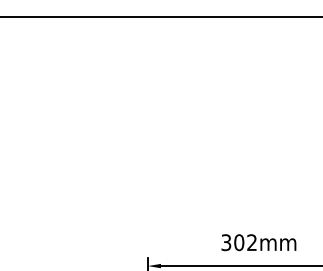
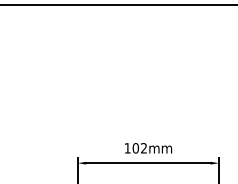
text: (226, 242) -> (127, 148), 302mm -> 102mm

